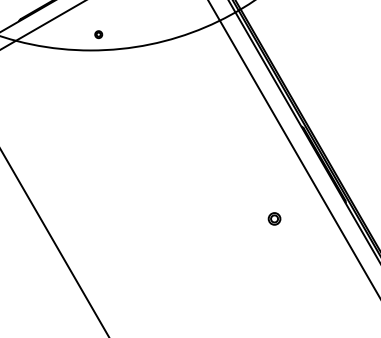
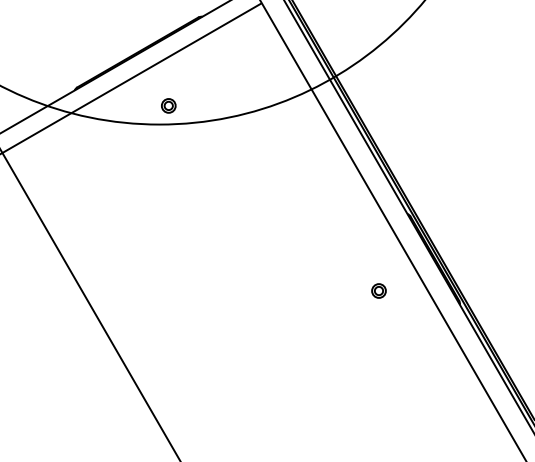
part: (98, 34) -> (168, 105), size x1.67
part: (274, 218) -> (378, 290), moved

